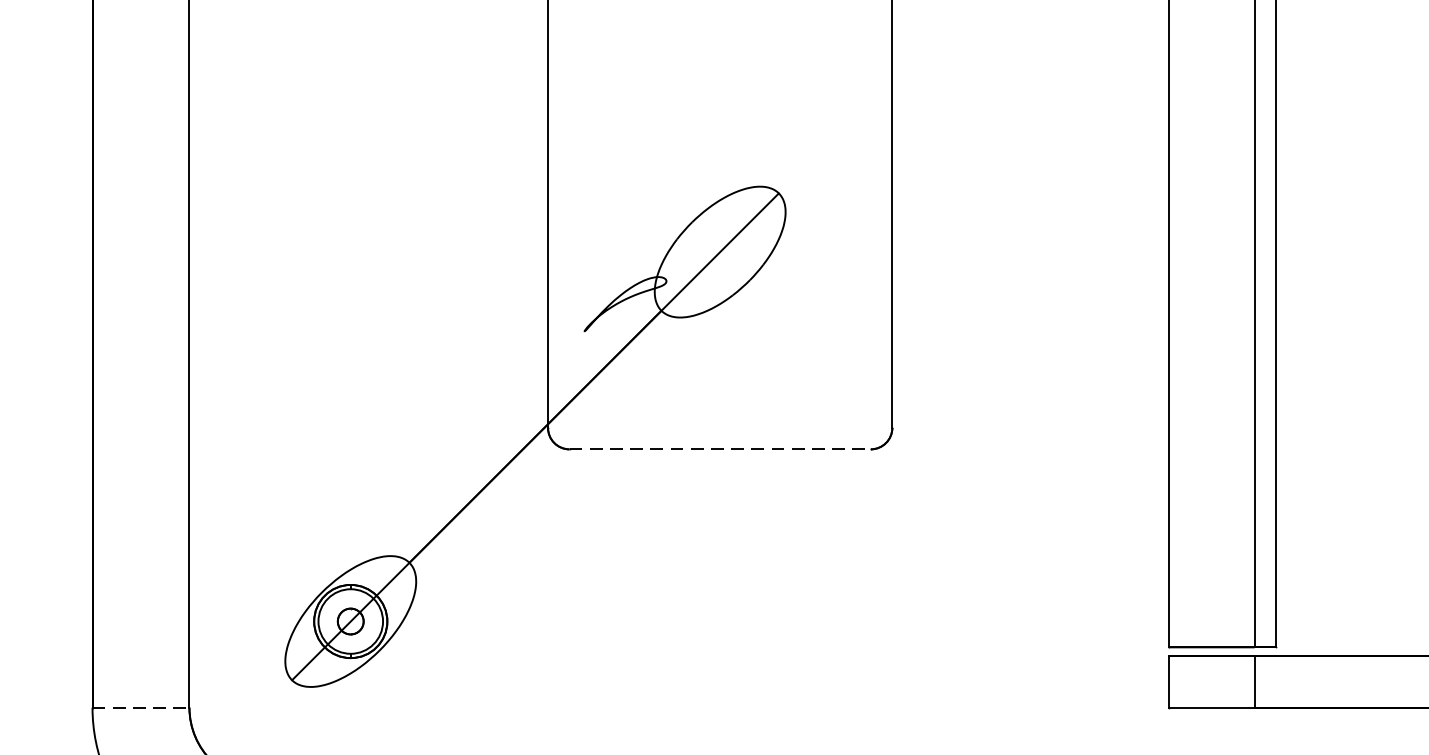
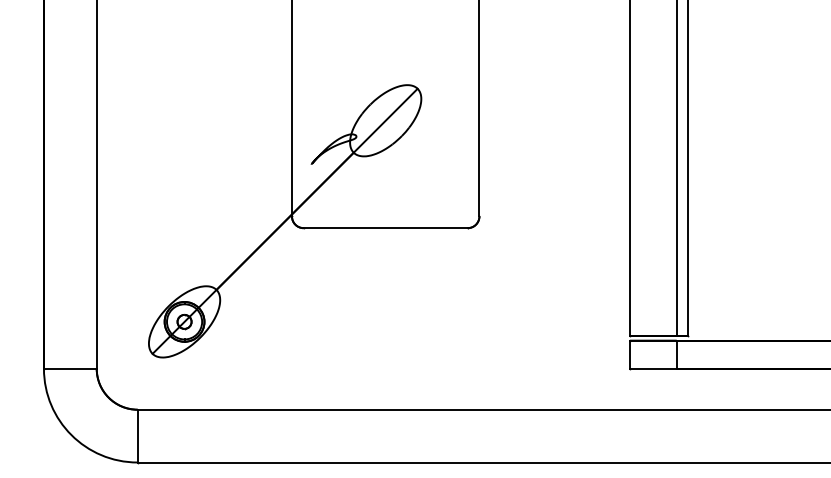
line: (721, 449) -> (386, 228), dashed -> solid
line: (141, 707) -> (70, 368), dashed -> solid

